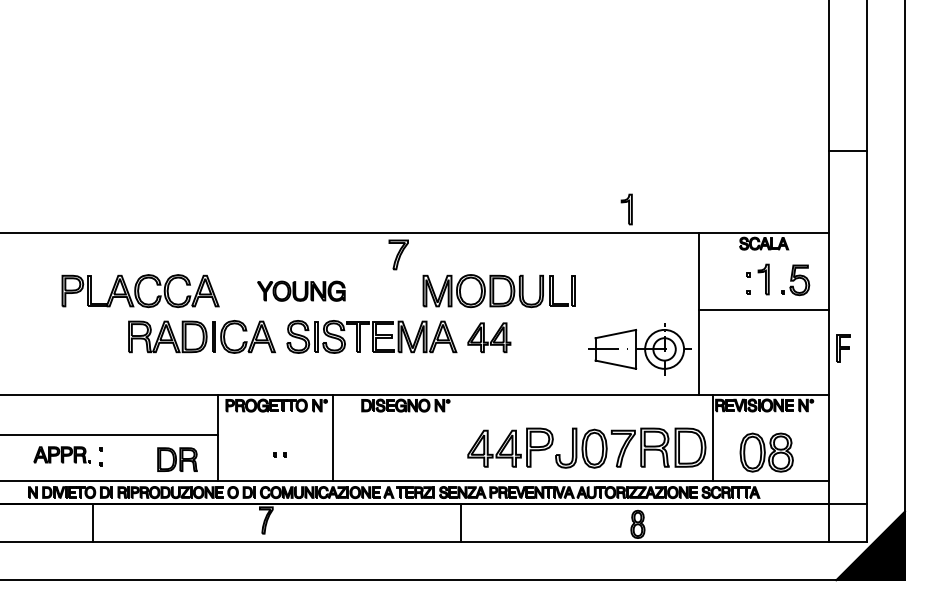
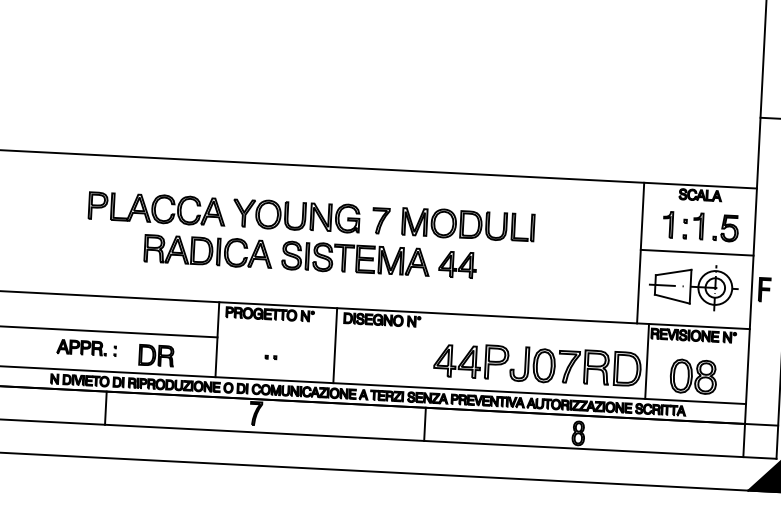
part: (626, 209) -> (667, 224), moved
part: (398, 254) -> (380, 220), moved
part: (301, 291) -> (296, 216), size x1.67
part: (639, 349) -> (693, 286), moved
line: (333, 437) -> (335, 345), moved
part: (100, 457) -> (114, 351), size x0.62
part: (177, 459) -> (156, 355), moved

